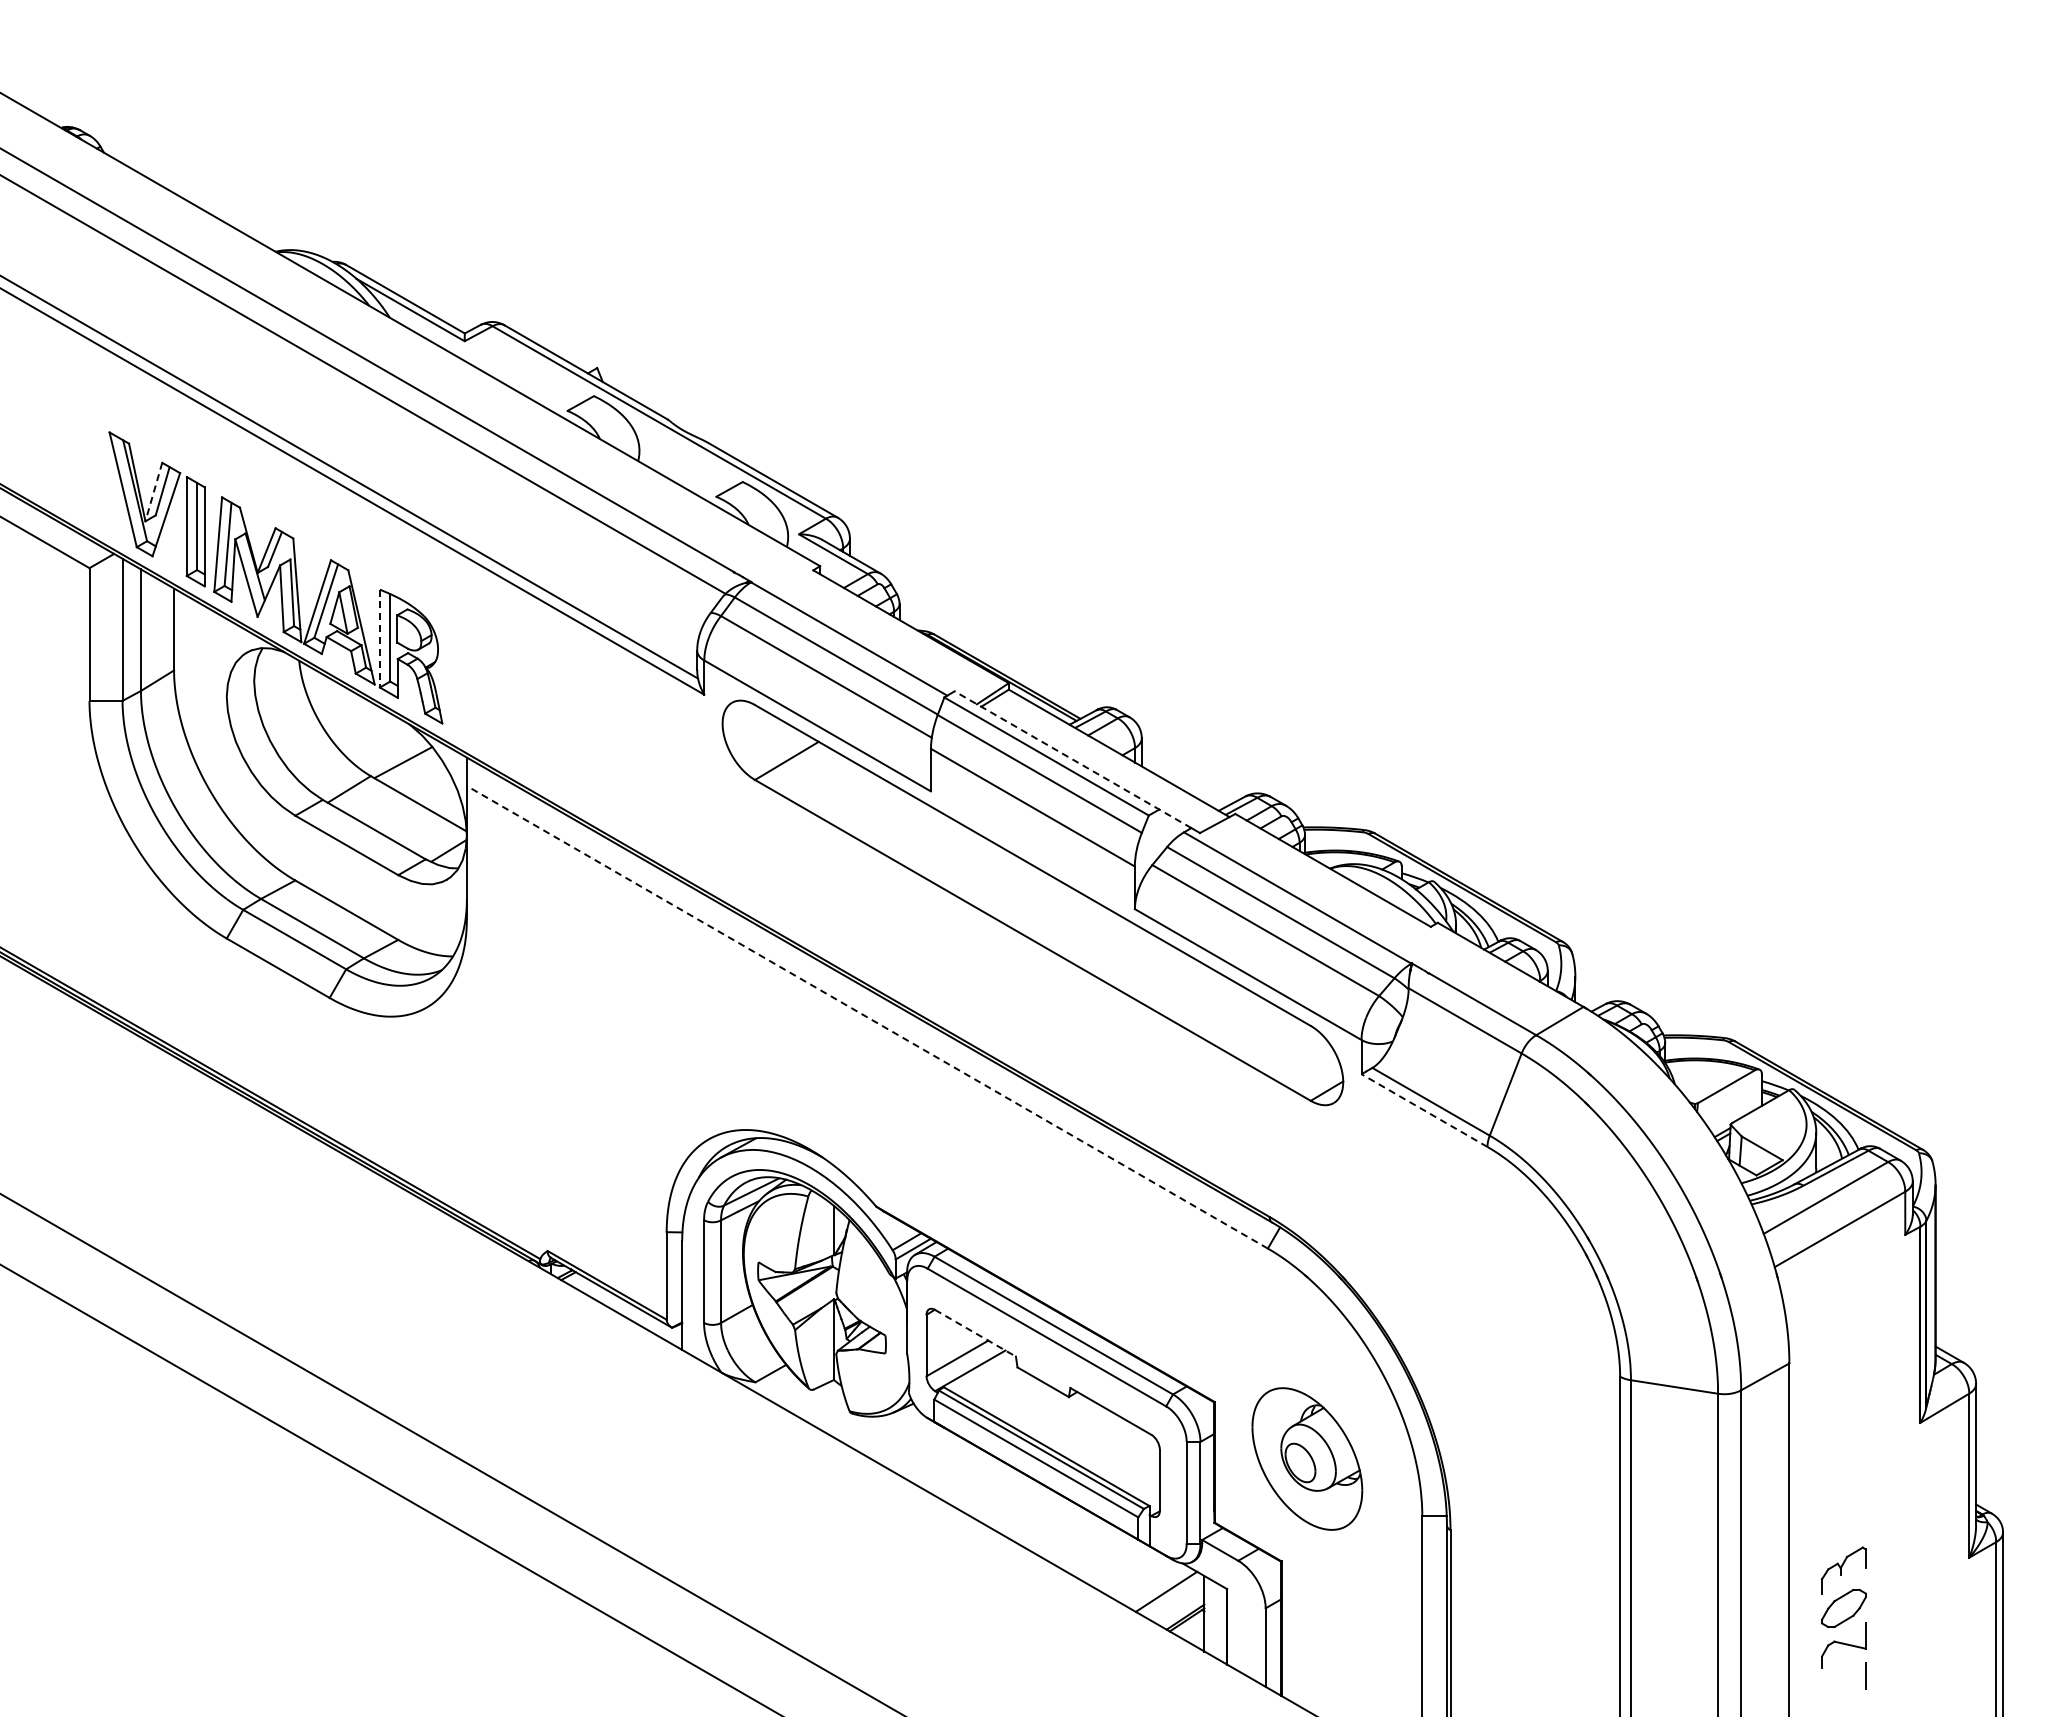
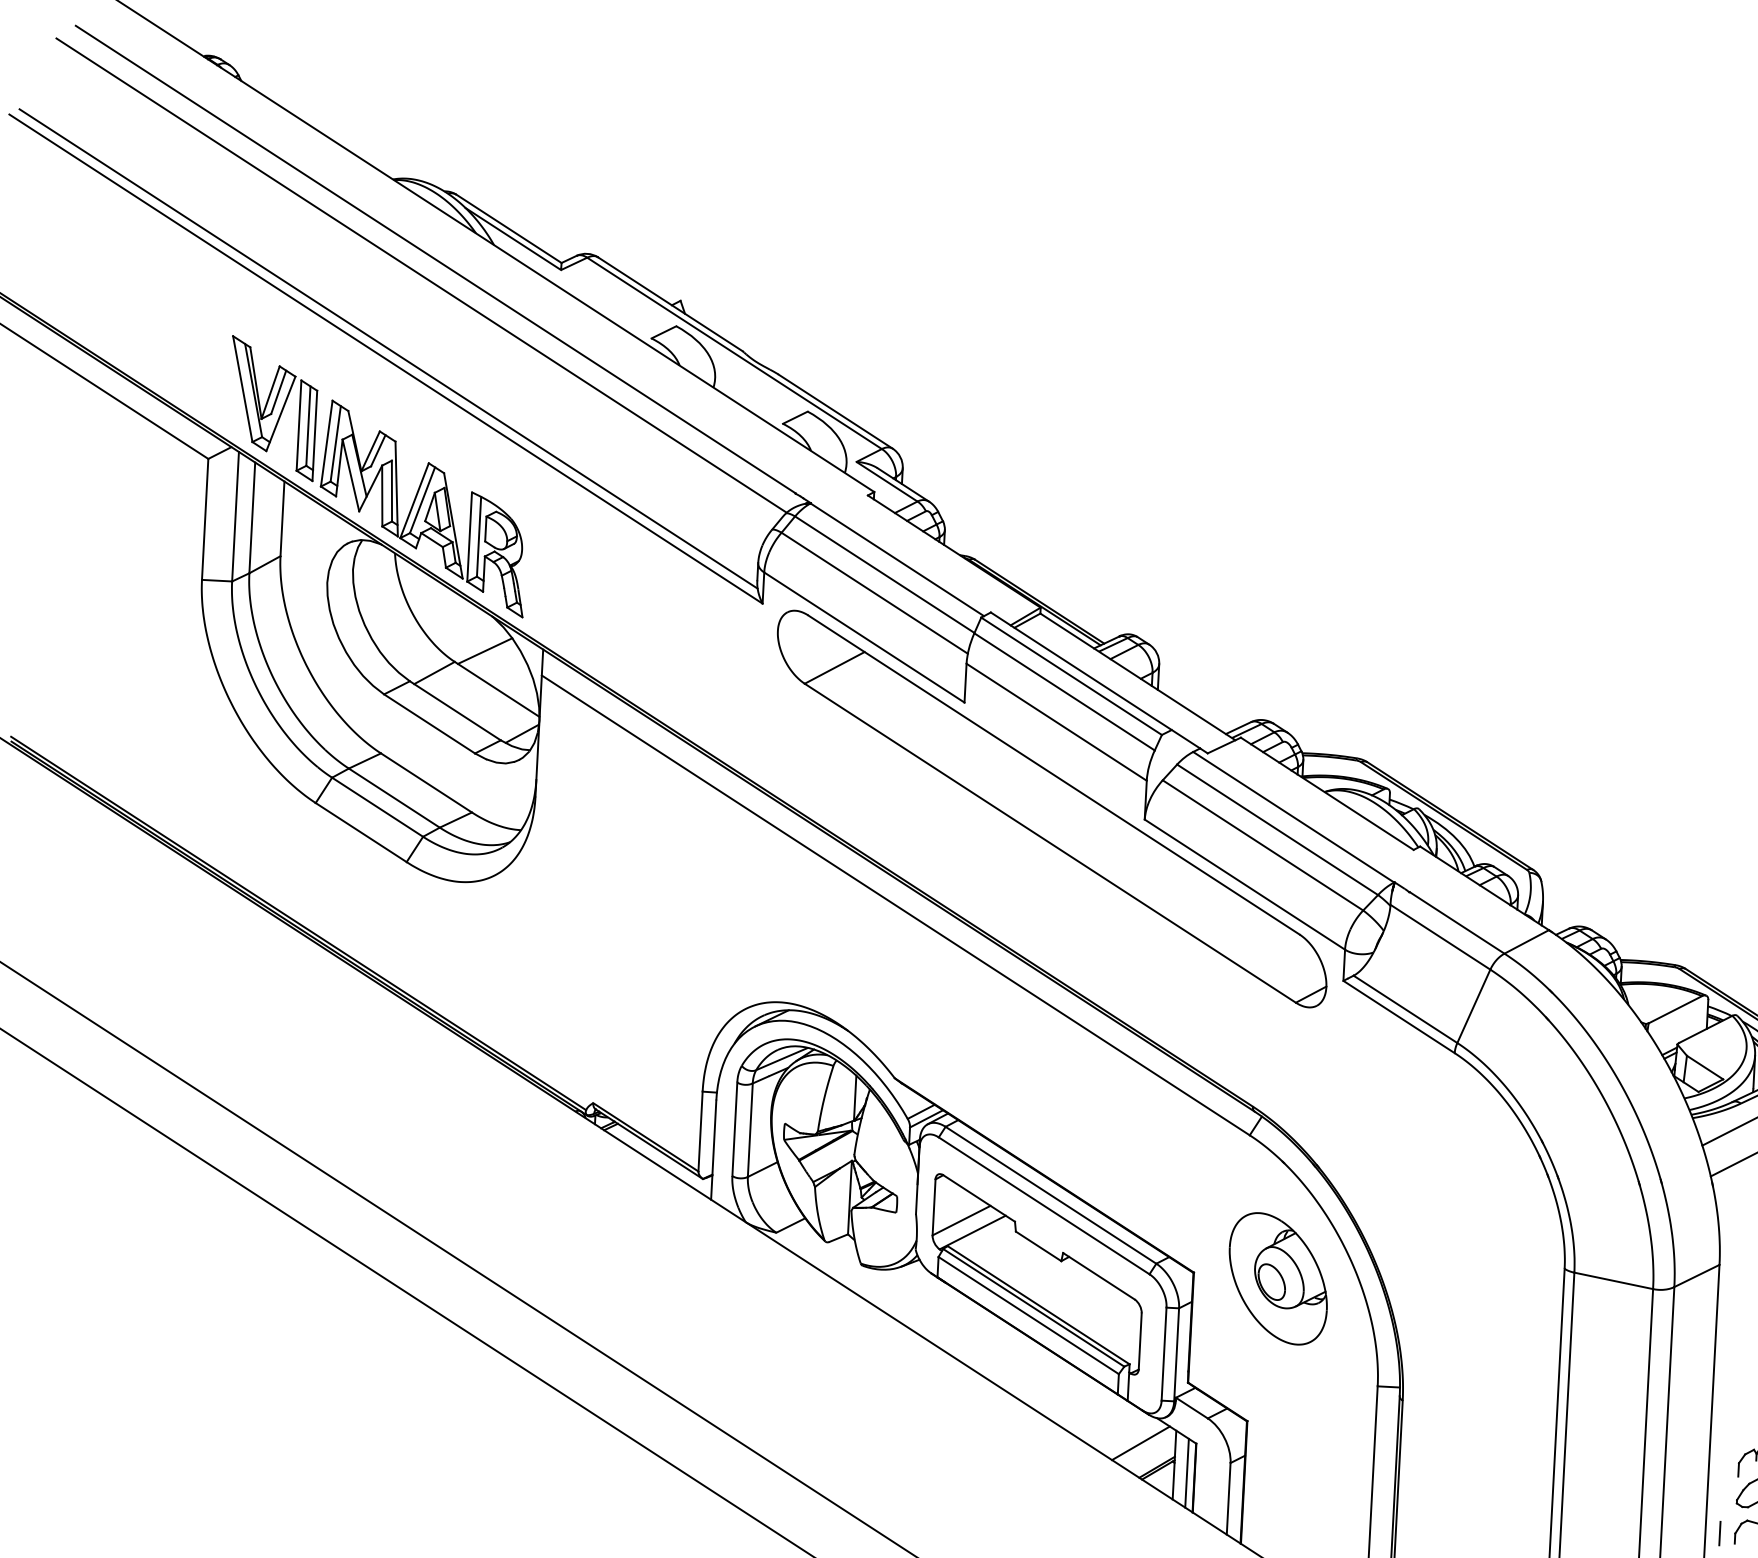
line: (153, 492) -> (270, 393), dashed -> solid
line: (379, 638) -> (469, 536), dashed -> solid
line: (1073, 759) -> (1095, 680), dashed -> solid
line: (866, 1017) -> (894, 905), dashed -> solid
line: (1424, 1110) -> (1399, 1016), dashed -> solid
line: (975, 1333) -> (979, 1198), dashed -> solid
part: (1307, 1458) -> (1278, 1278), moved
line: (1218, 1621) -> (1186, 1472), added
line: (1805, 1657) -> (1720, 1533), added

